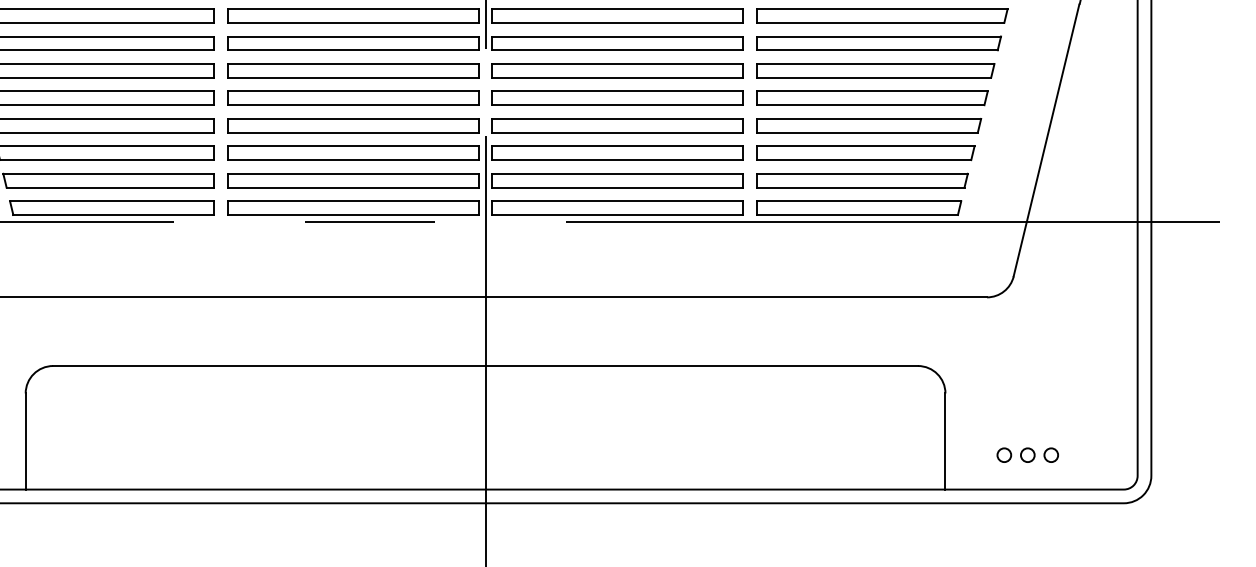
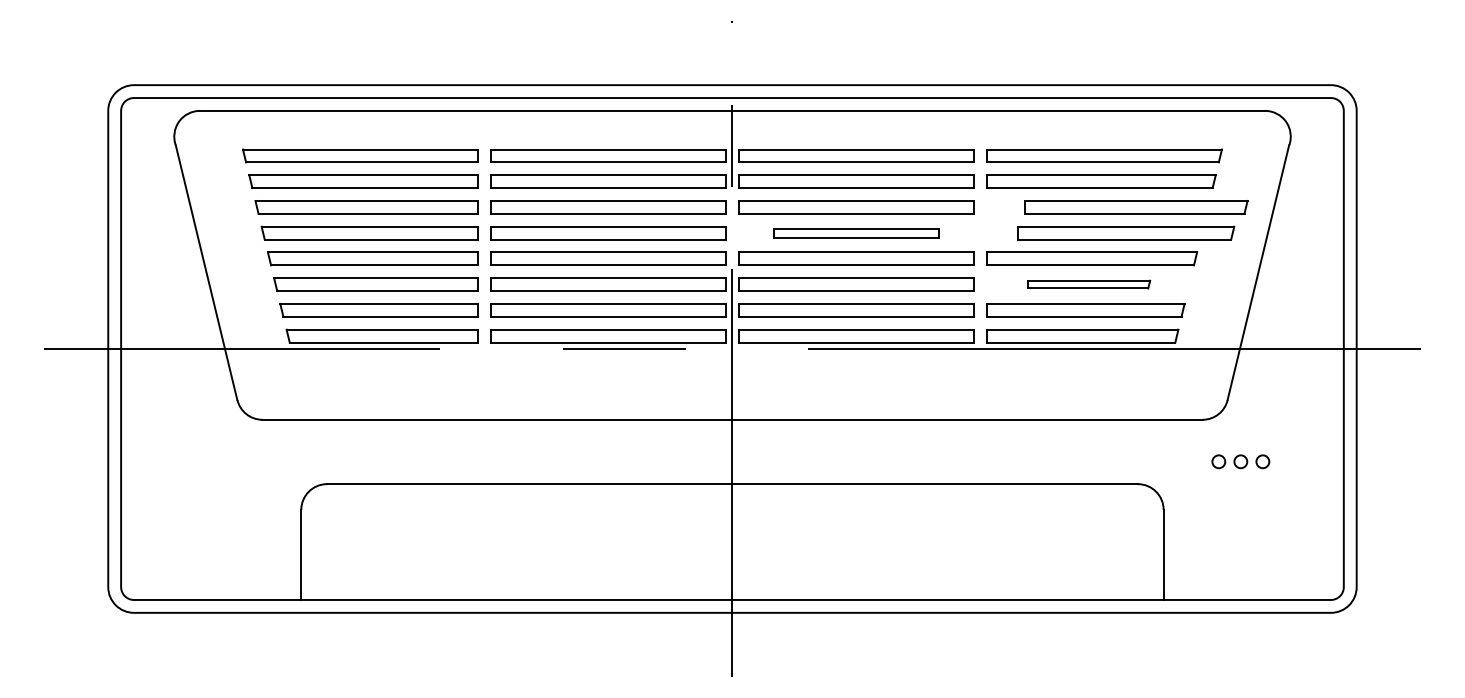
part: (875, 70) -> (1136, 207), moved
part: (872, 97) -> (1126, 232), moved
part: (617, 98) -> (856, 233), size x0.7
part: (865, 153) -> (1088, 284), size x0.6
part: (1027, 454) -> (1240, 461), moved

